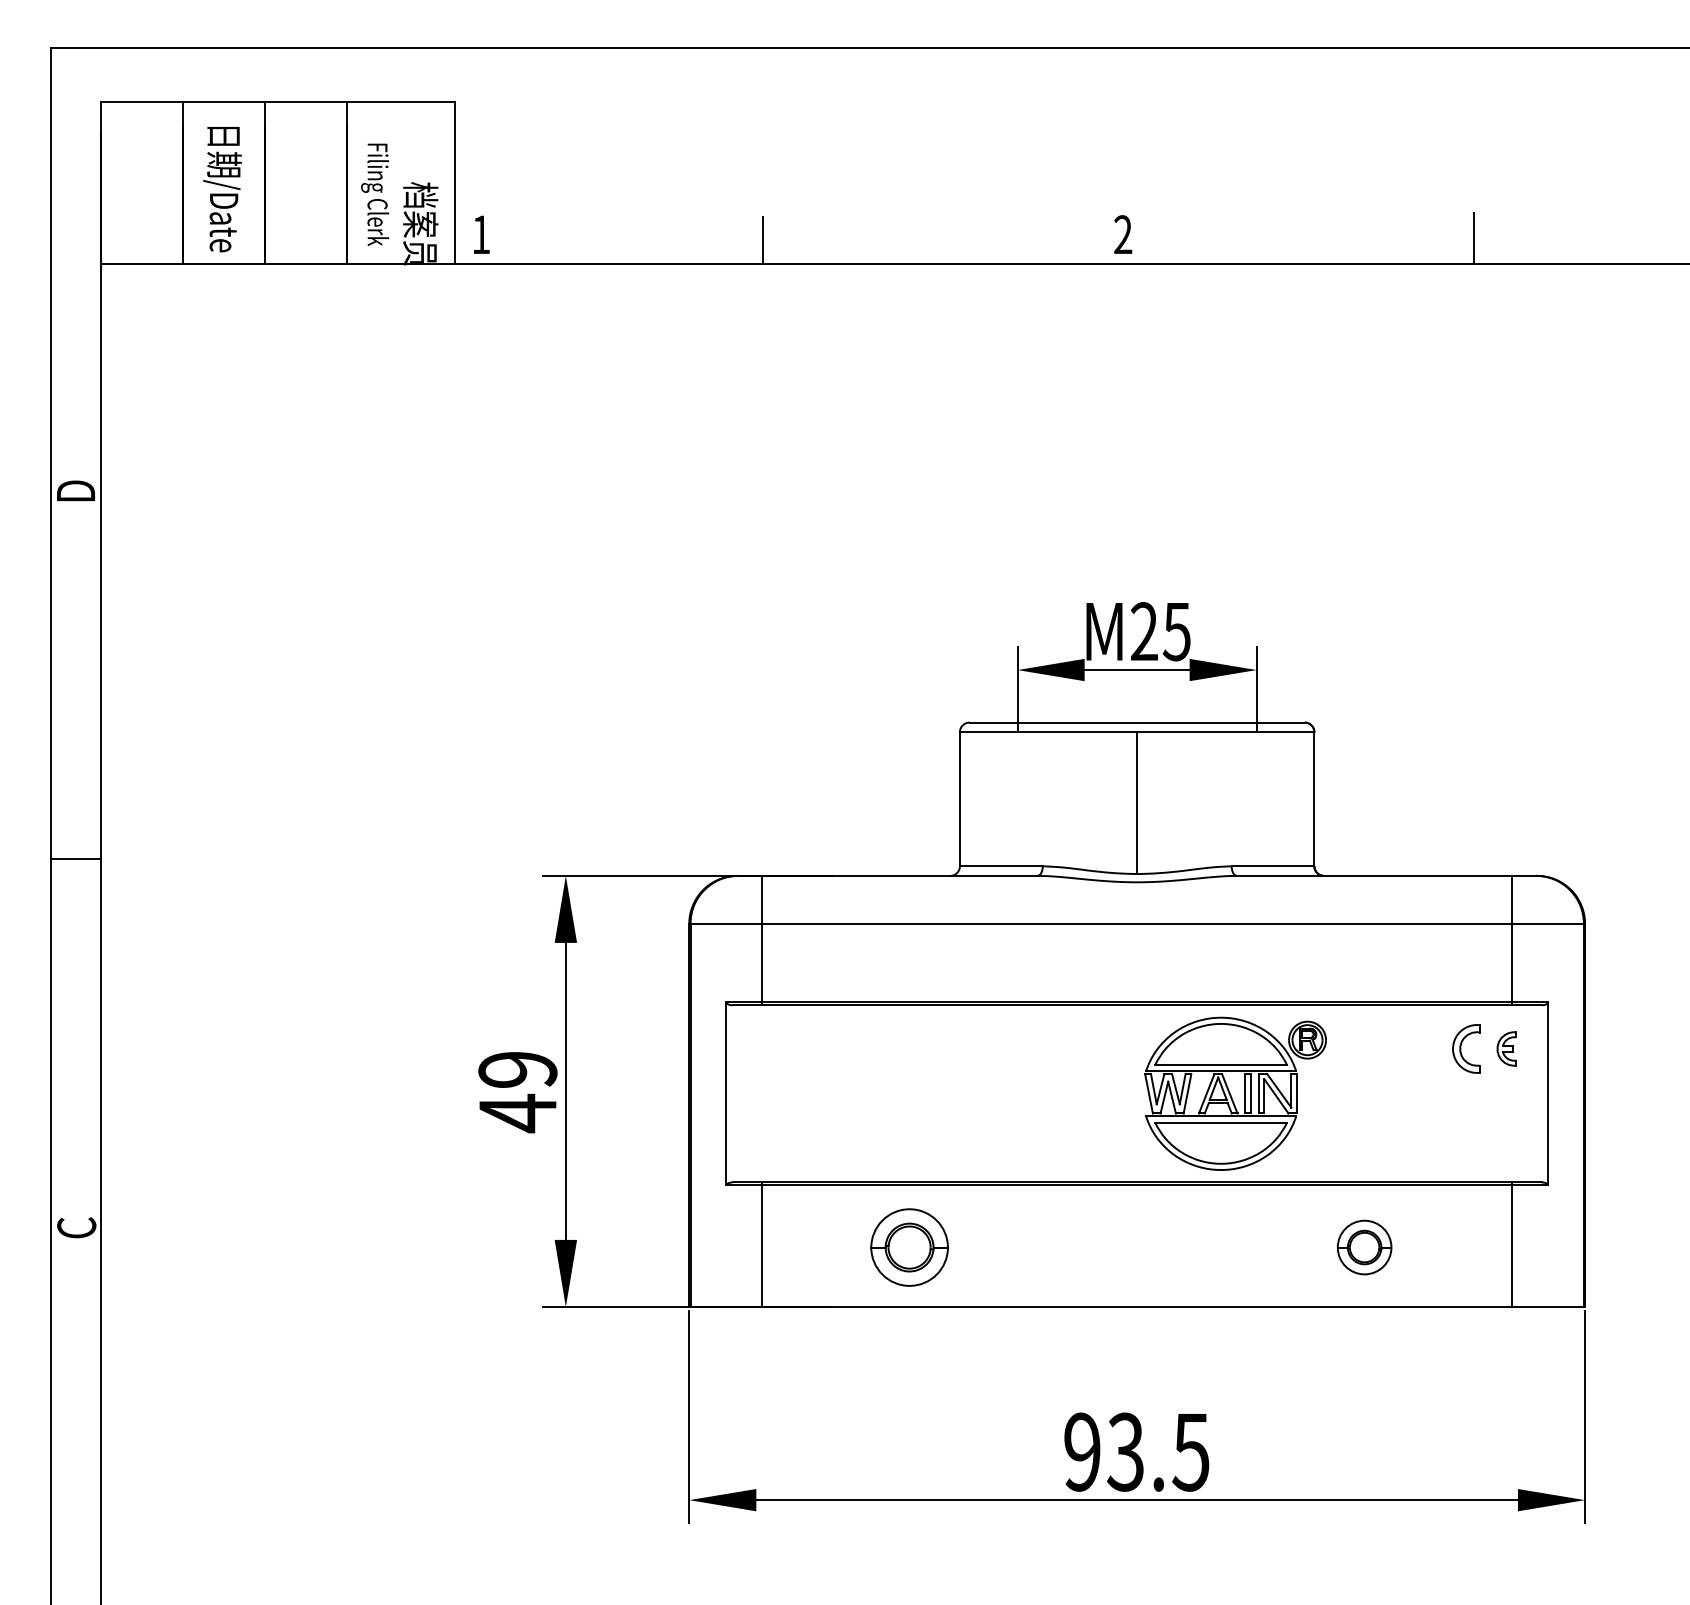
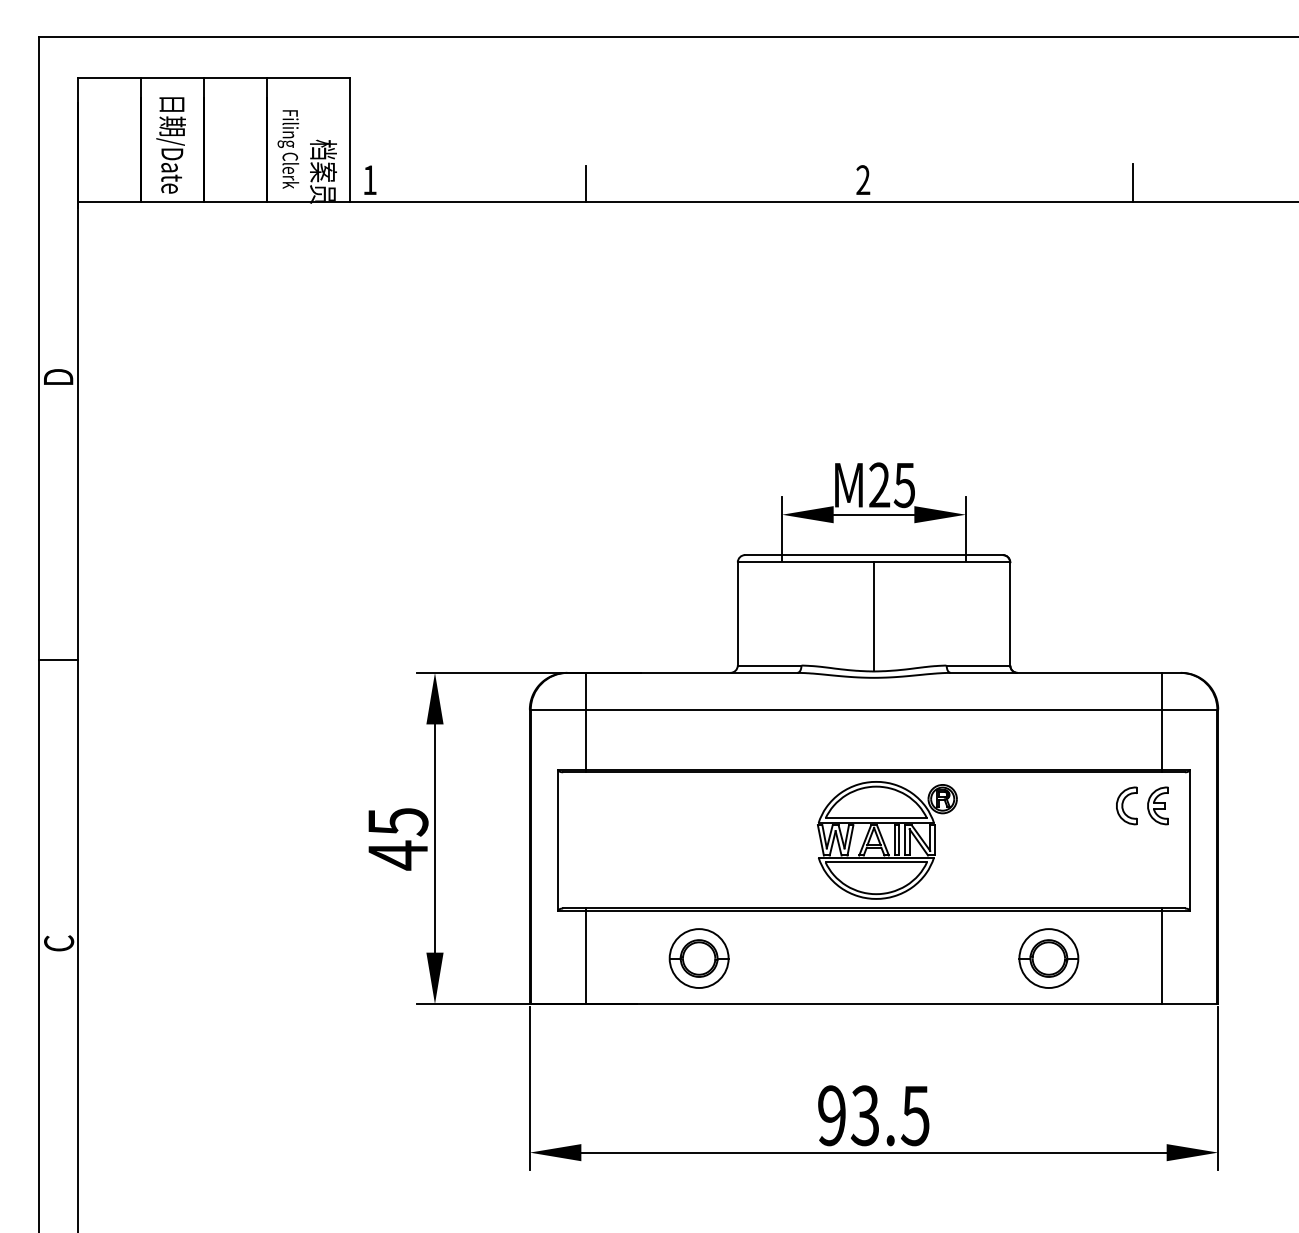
part: (1506, 1048) -> (1157, 805), size x1.43
text: (517, 1070) -> (397, 822), 49 -> 45
part: (1235, 1093) -> (887, 840), moved
part: (1364, 1247) -> (1048, 958), size x1.43

